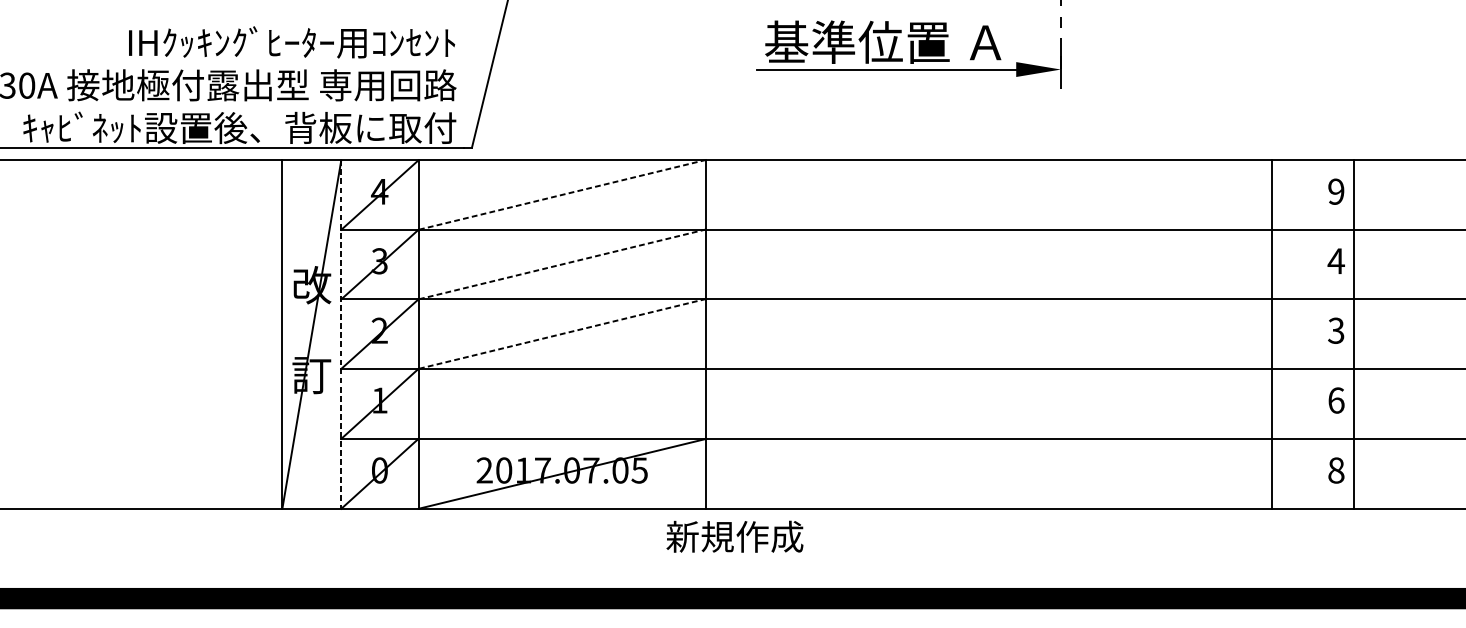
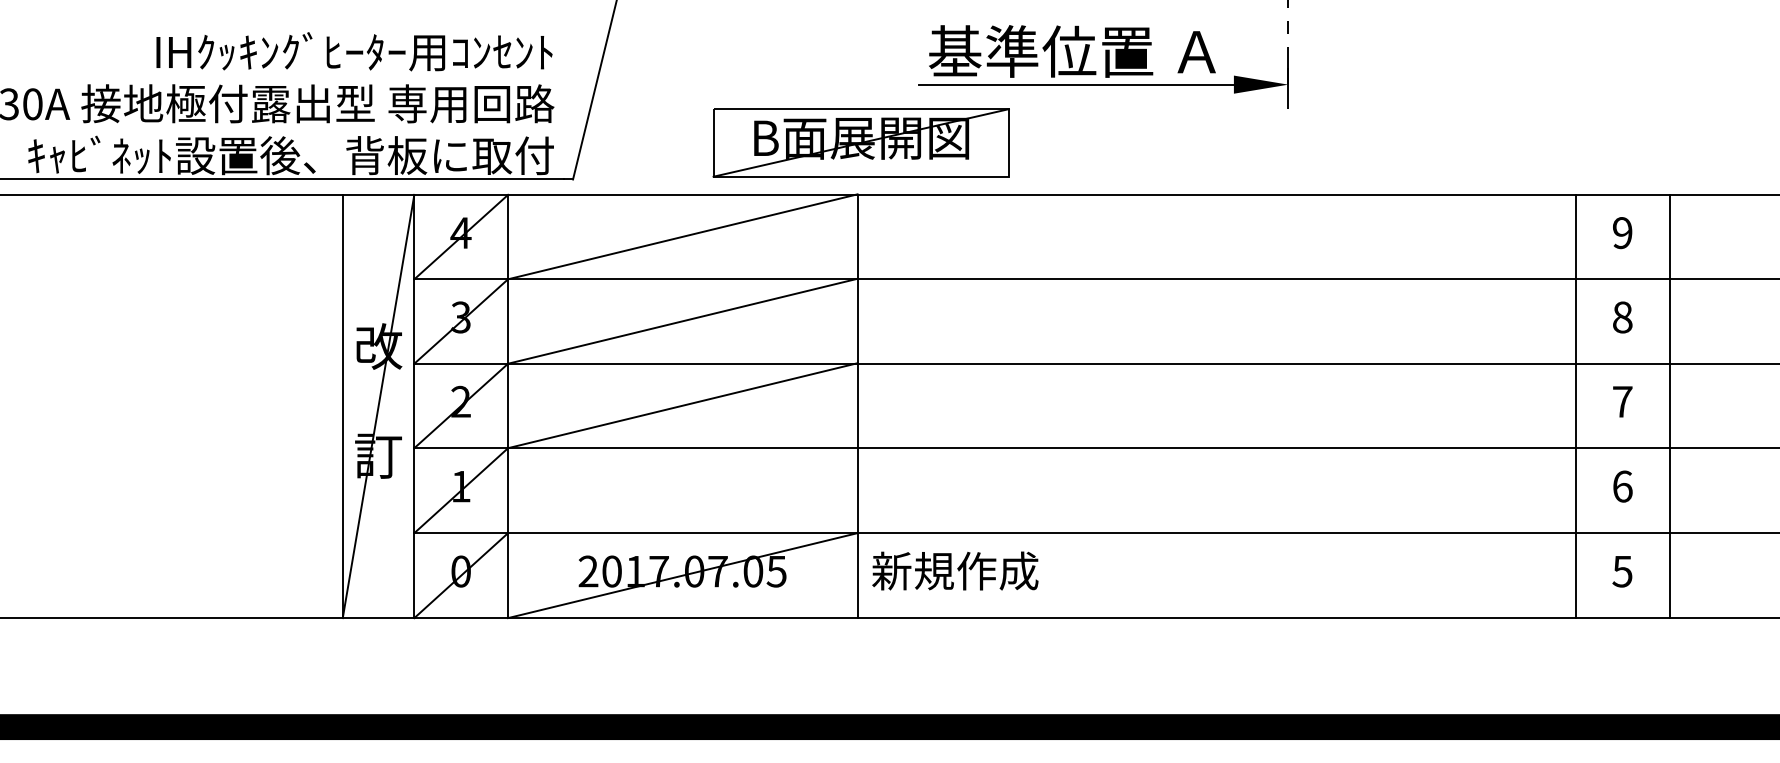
part: (708, 117) -> (860, 142), added
line: (562, 194) -> (682, 236), dashed -> solid
text: (1336, 261) -> (1622, 317), 4 -> 8
line: (562, 264) -> (682, 321), dashed -> solid
text: (1336, 330) -> (1622, 401), 3 -> 7
line: (562, 333) -> (682, 405), dashed -> solid
line: (341, 334) -> (414, 406), dashed -> solid
line: (1271, 334) -> (1575, 406), moved
line: (1354, 334) -> (1669, 406), moved
text: (1336, 470) -> (1622, 571), 8 -> 5
text: (735, 536) -> (955, 570), moved

